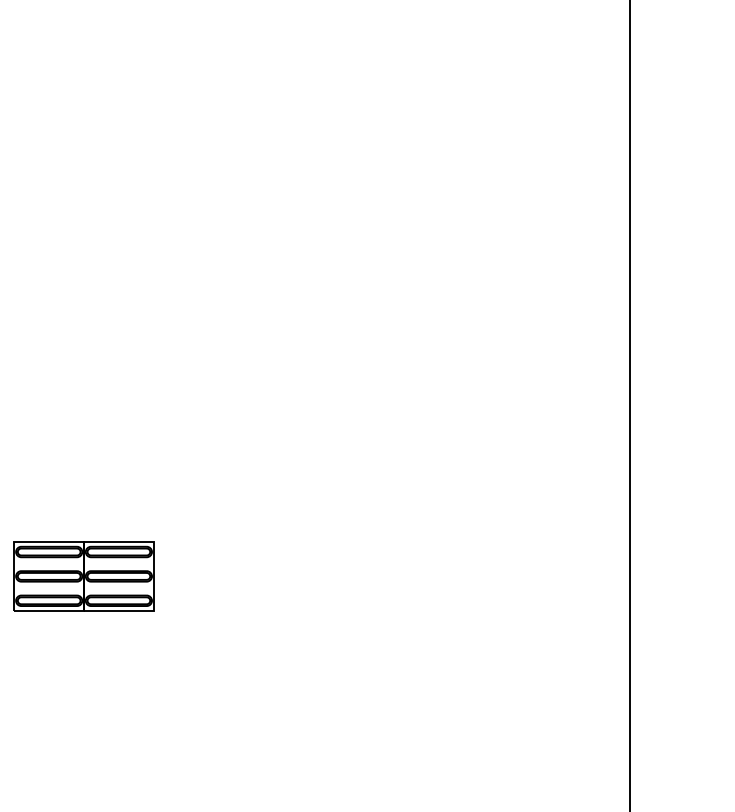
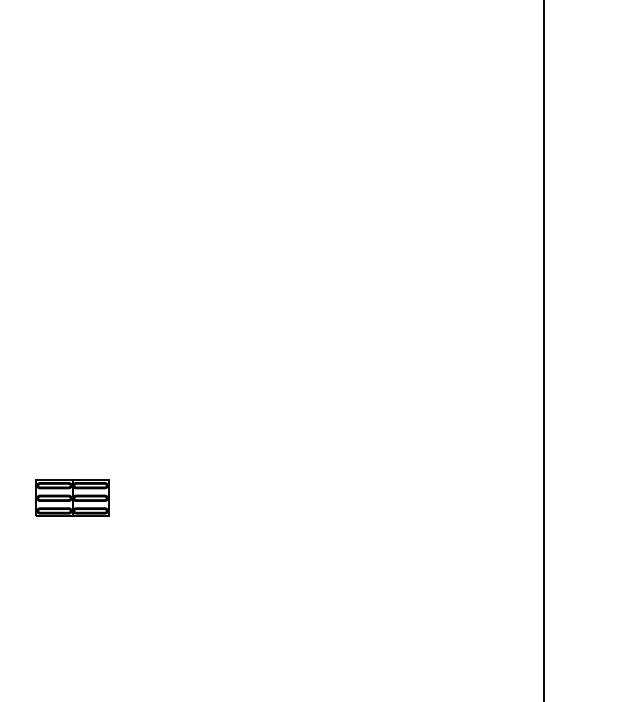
part: (83, 576) -> (72, 498), size x0.6

